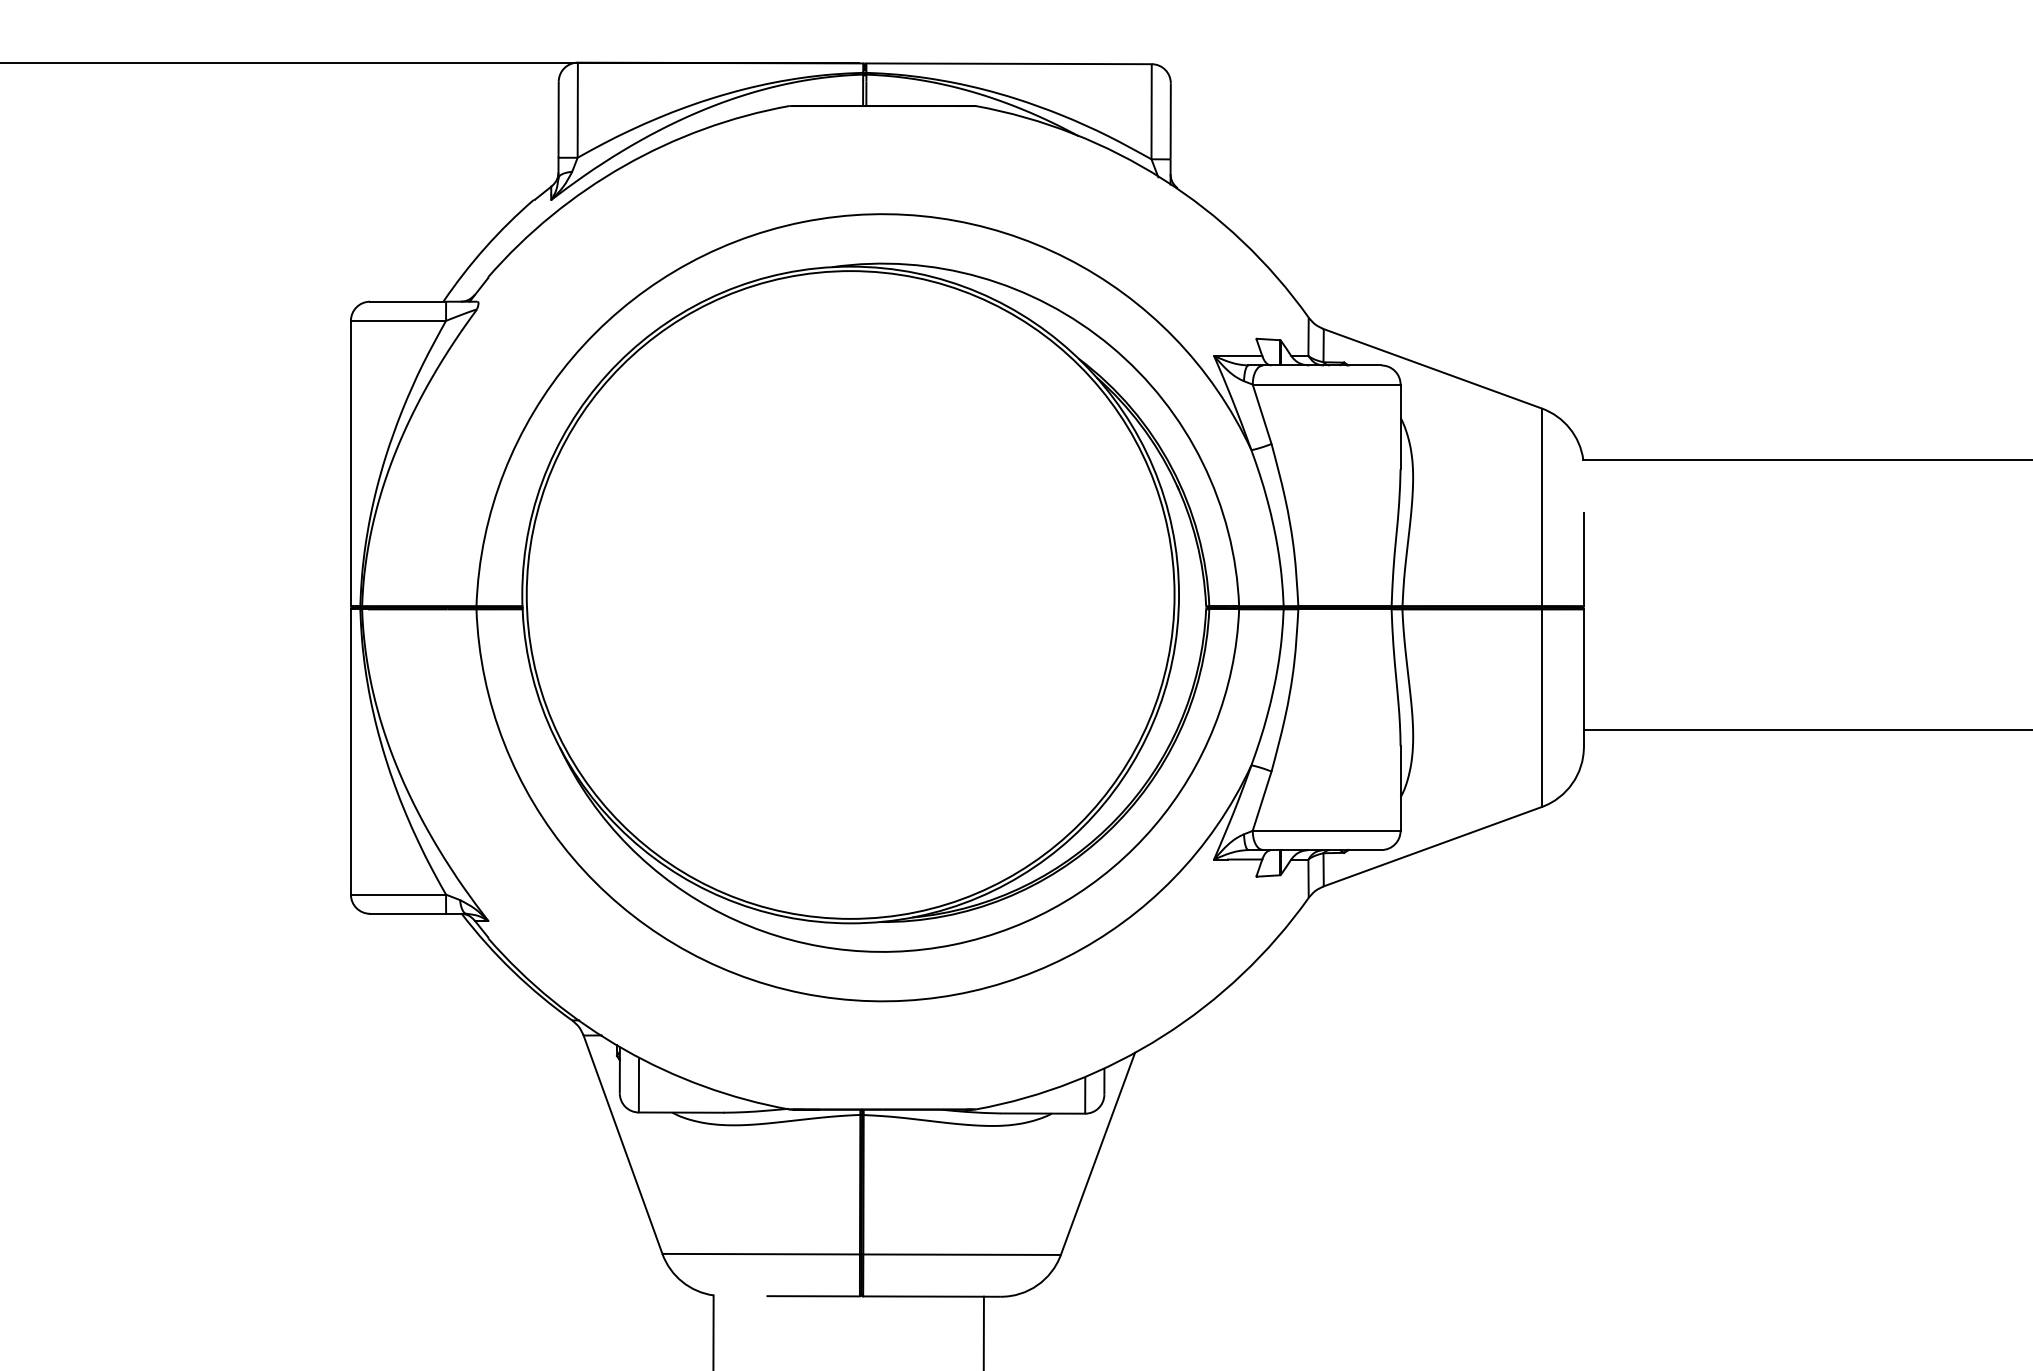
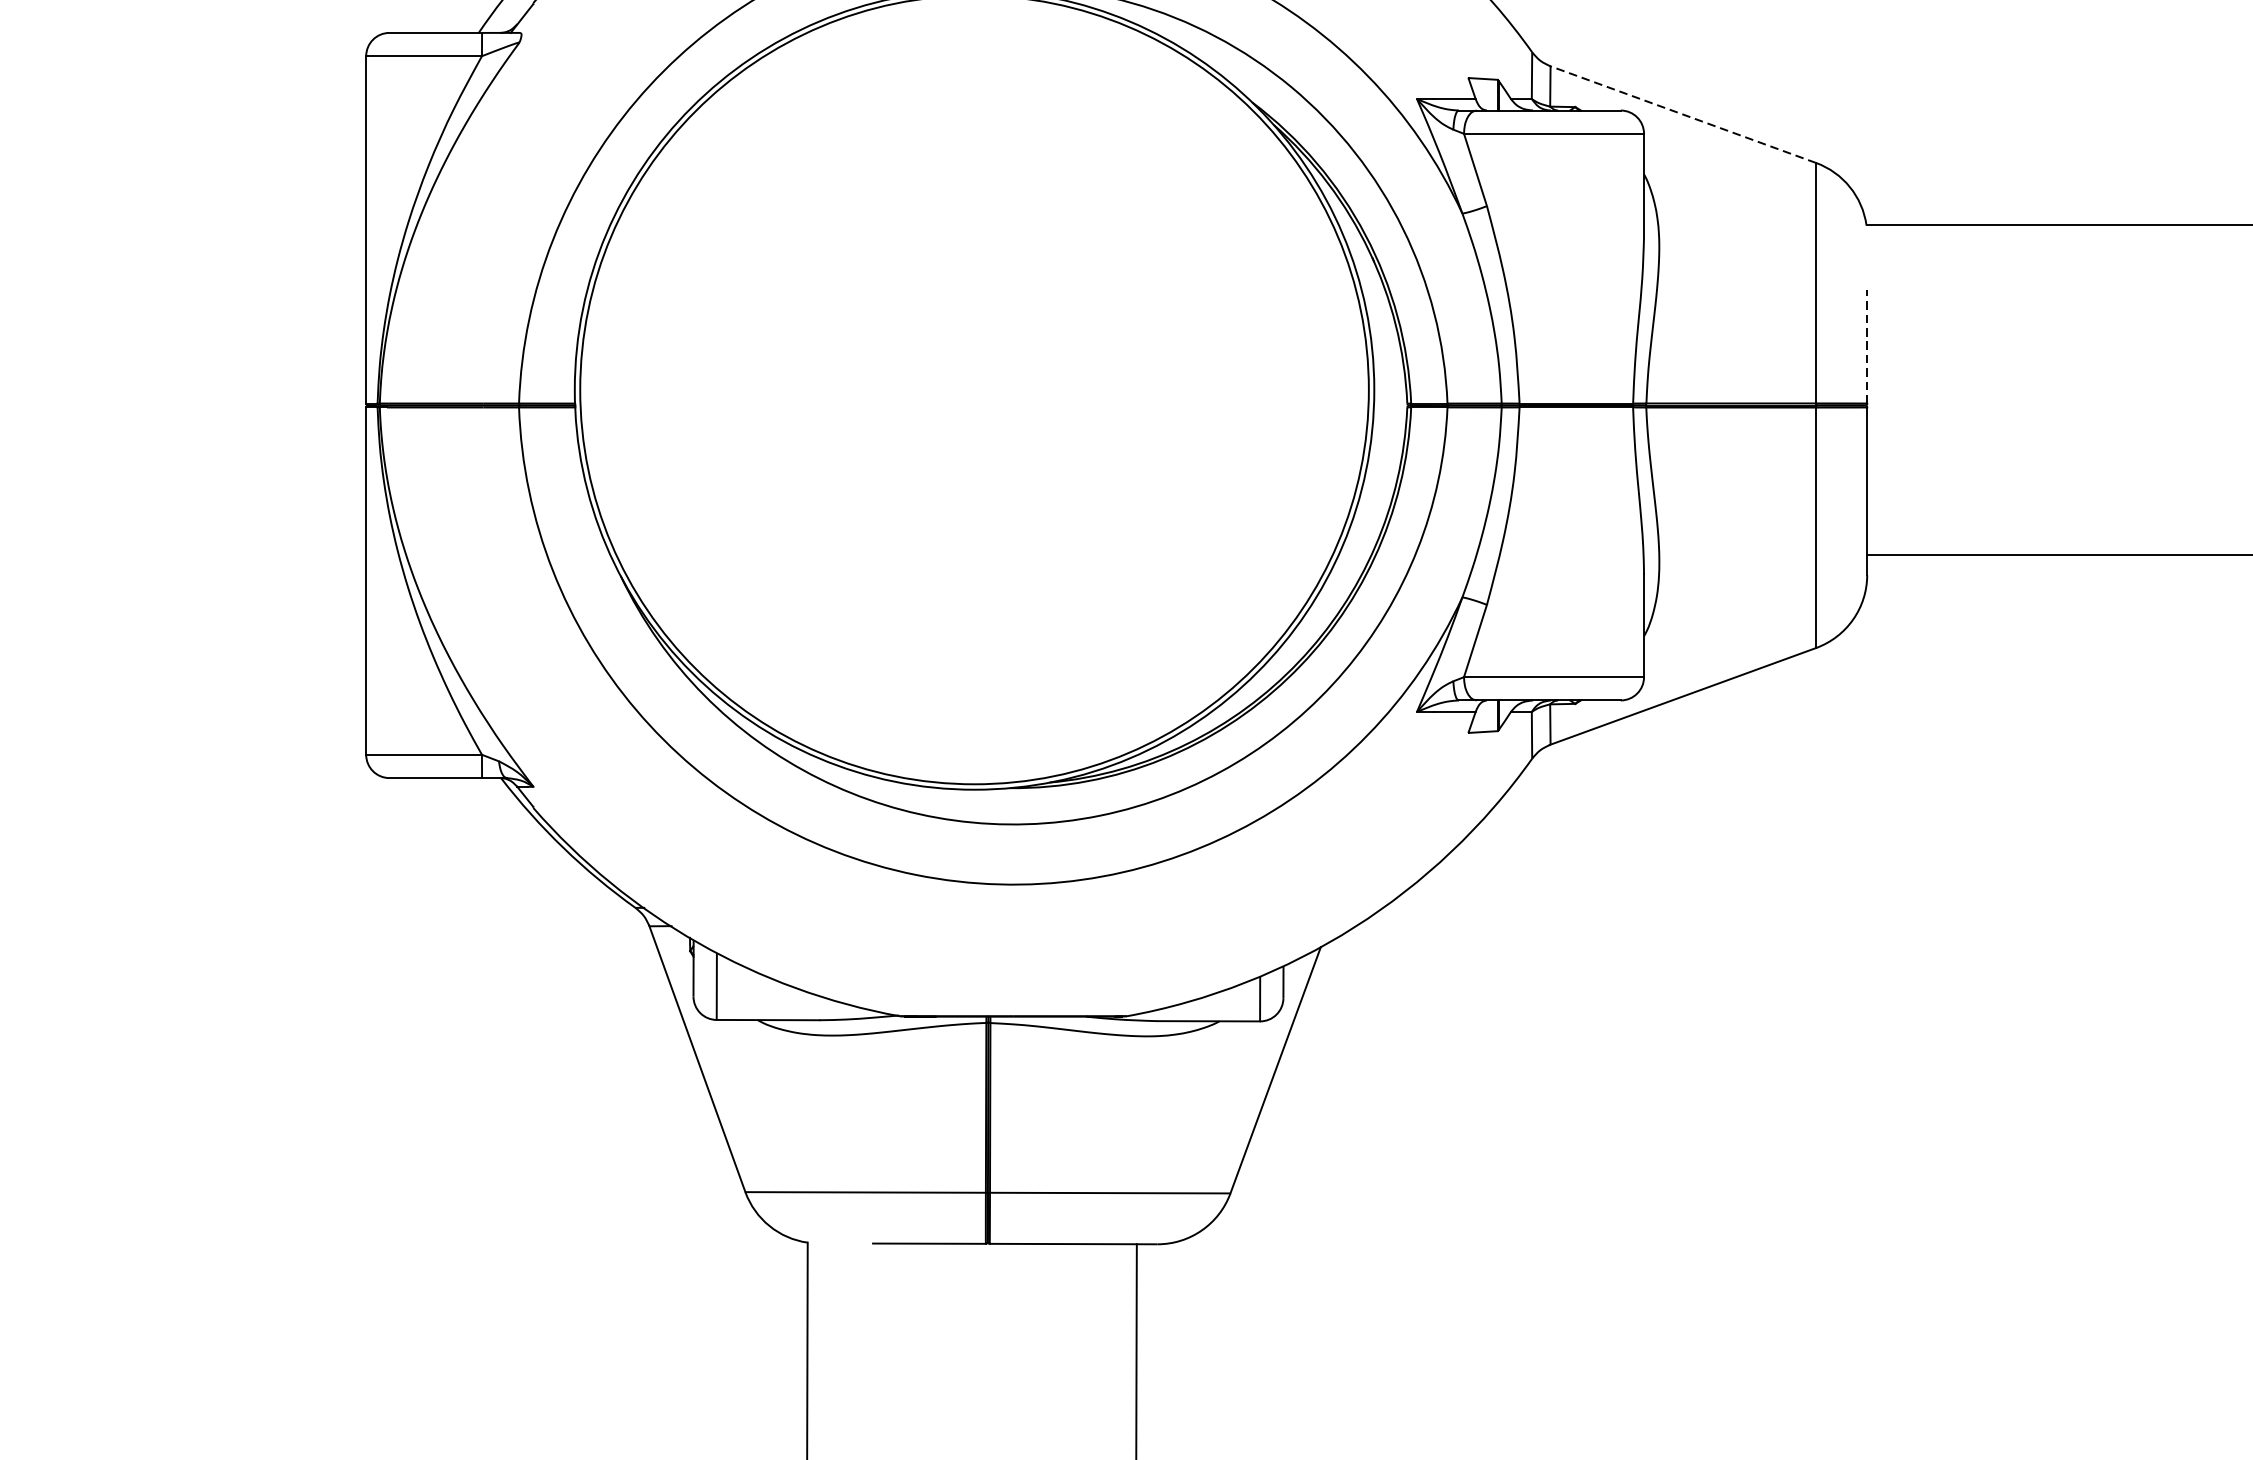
line: (1432, 368) -> (1682, 114), solid -> dashed
line: (1583, 559) -> (1866, 346), solid -> dashed

